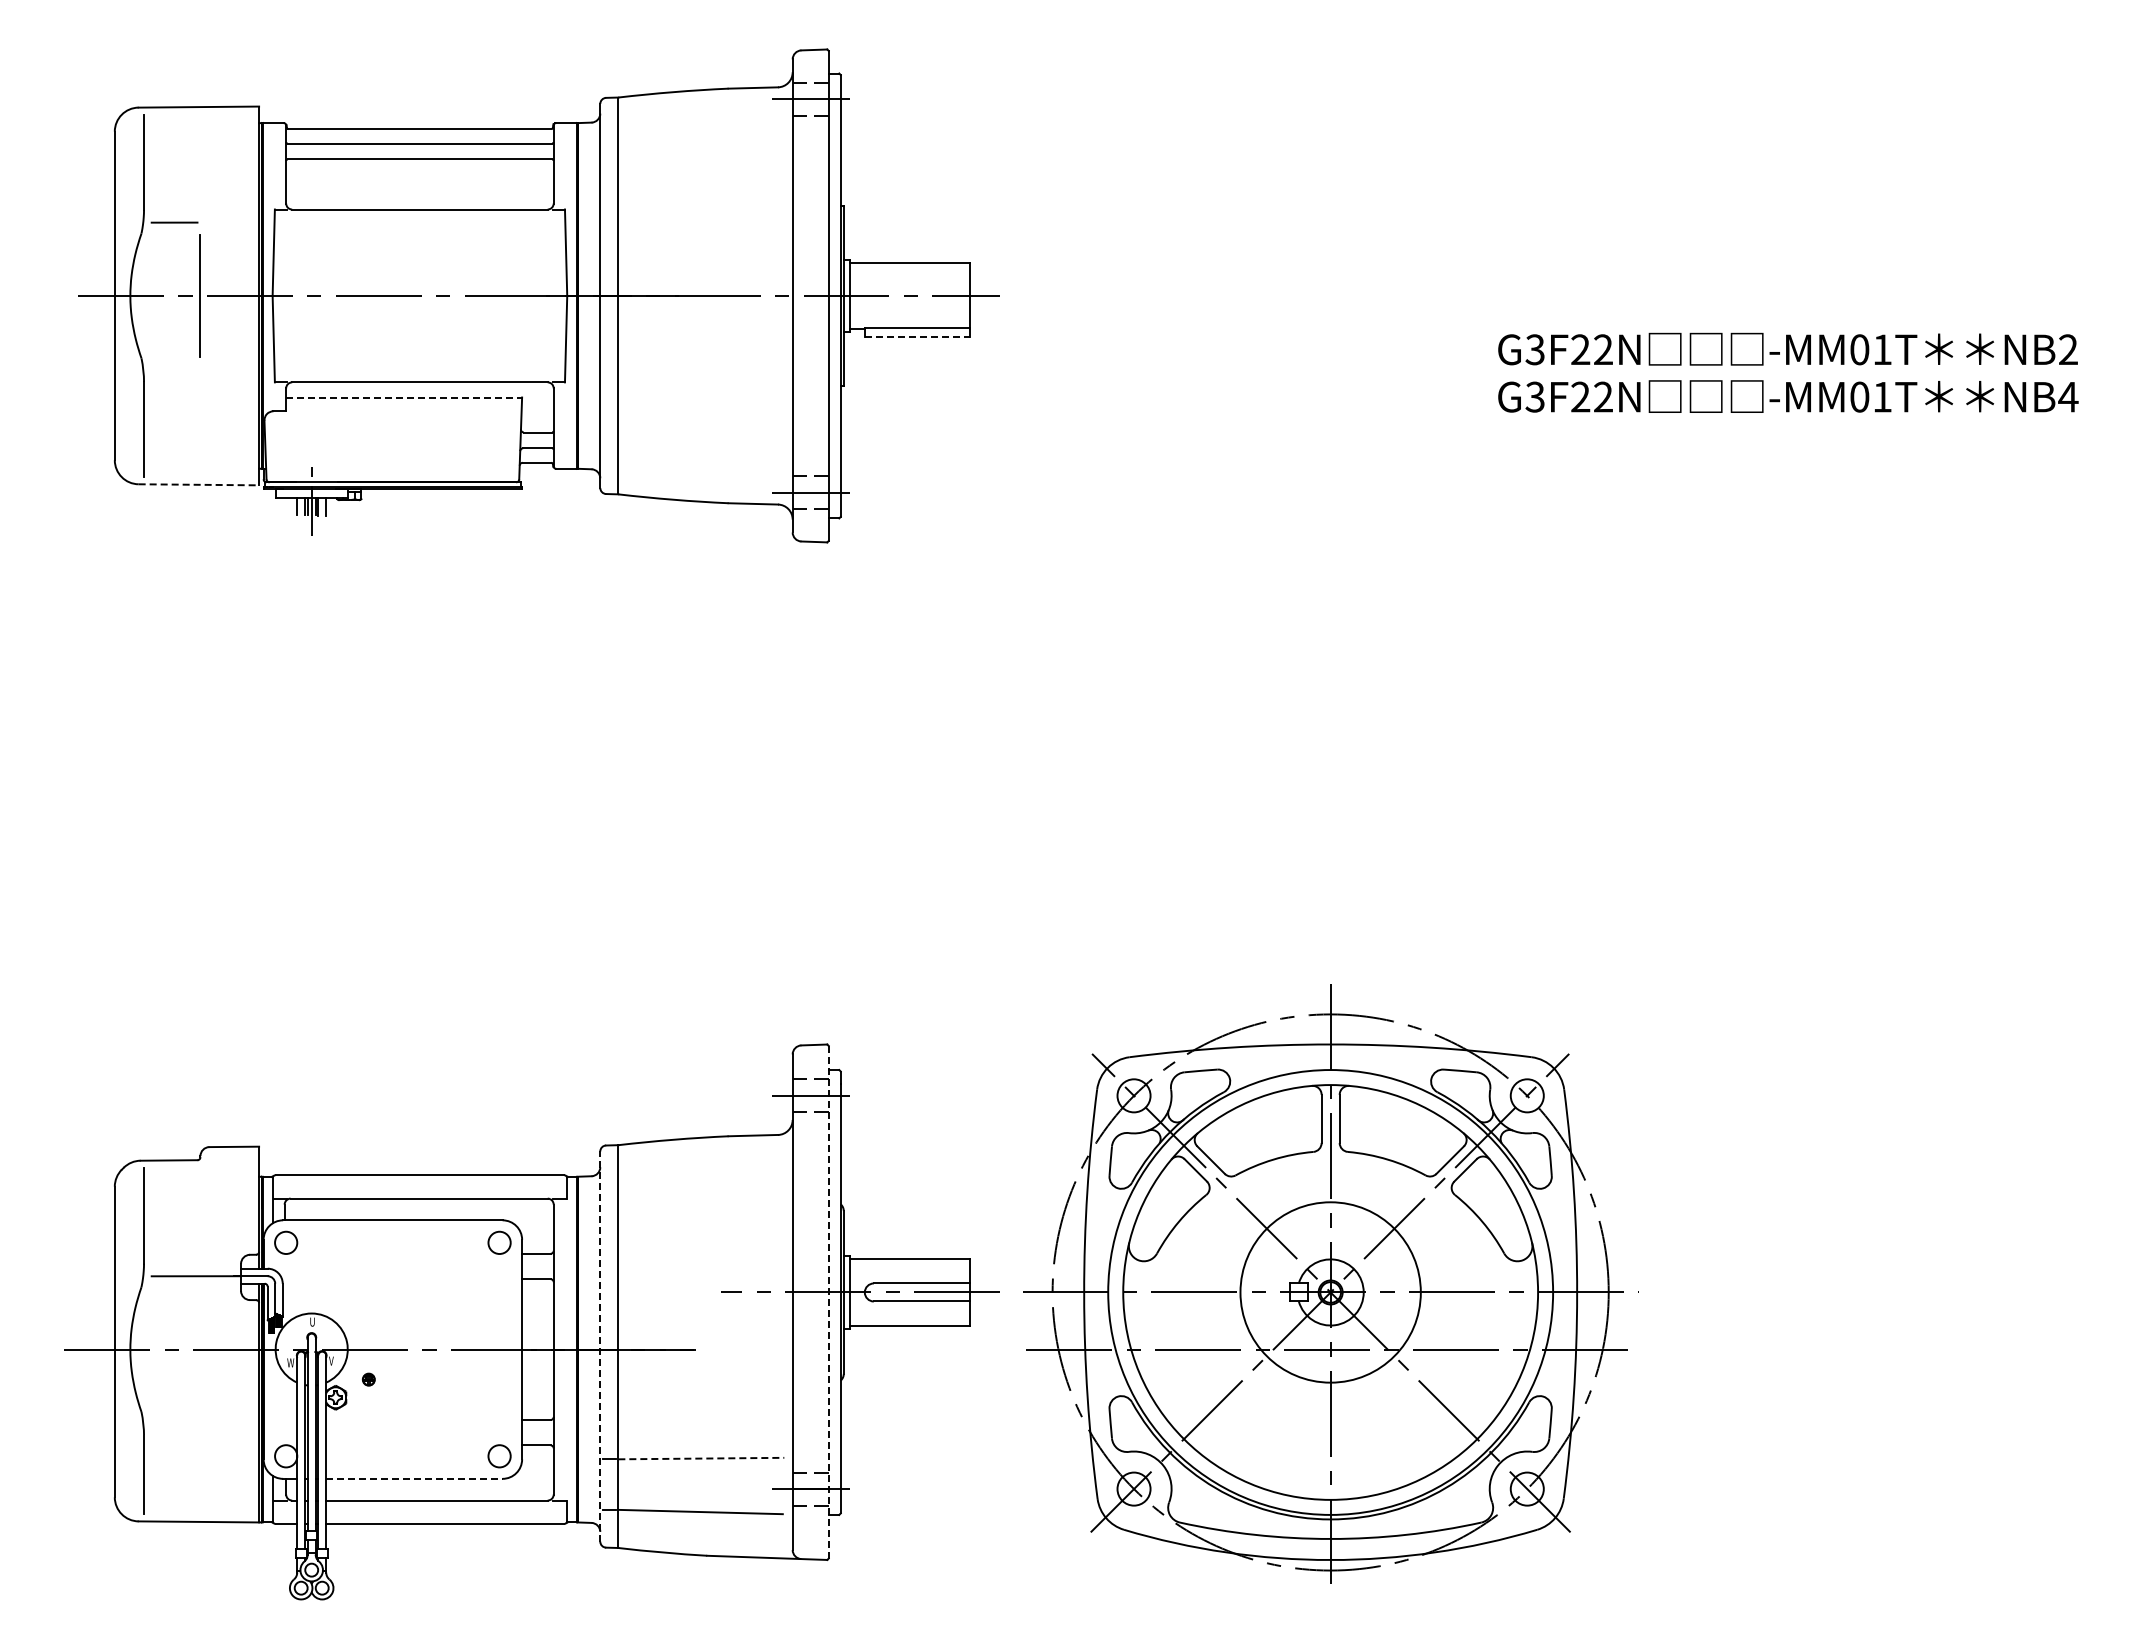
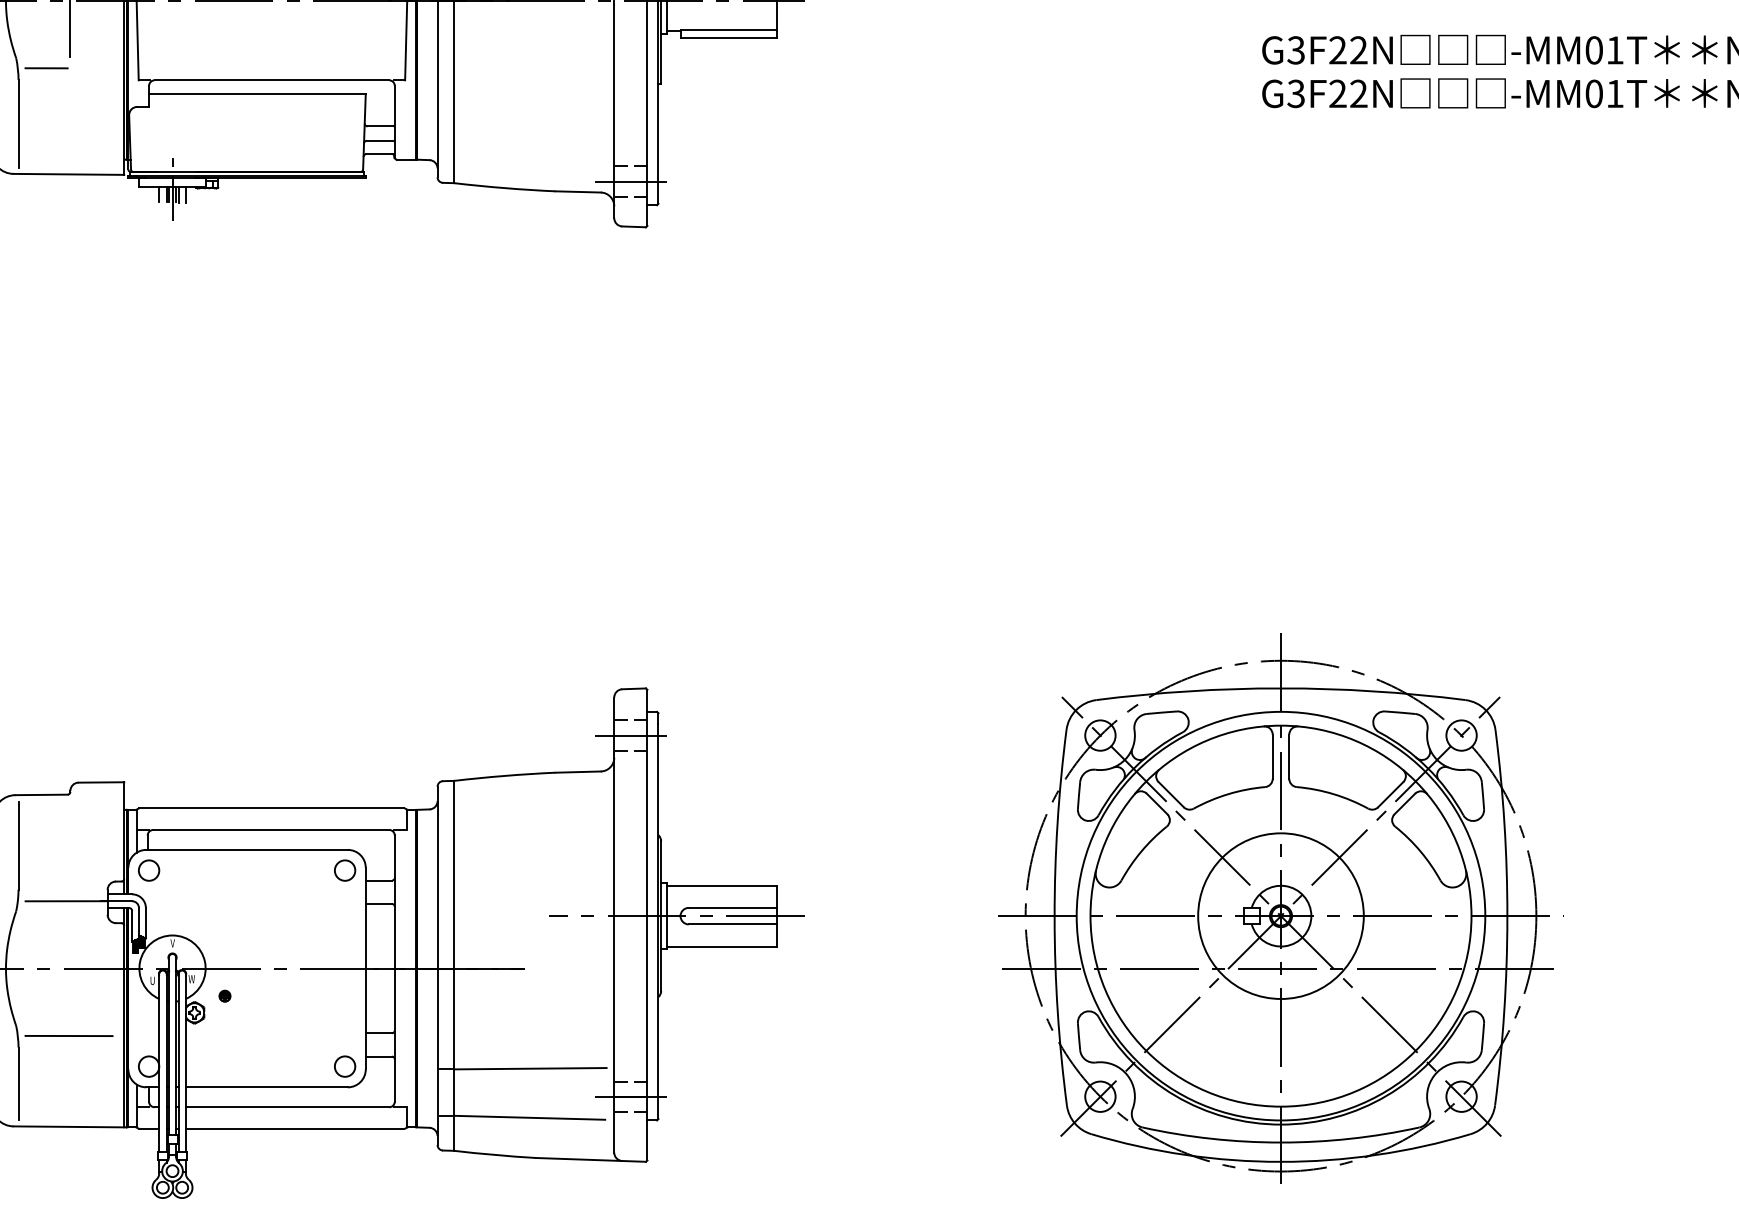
line: (917, 336) -> (728, 38), dashed -> solid
line: (174, 369) -> (46, 68), added
line: (404, 397) -> (257, 94), dashed -> solid
line: (199, 484) -> (69, 174), dashed -> solid
part: (1330, 1283) -> (1280, 907), moved
line: (828, 1302) -> (647, 925), dashed -> solid
text: (311, 1321) -> (172, 942), U -> V
line: (600, 1346) -> (437, 965), dashed -> solid
text: (332, 1360) -> (191, 978), V -> W
text: (290, 1362) -> (153, 980), W -> U
line: (198, 1422) -> (68, 1035), added
line: (701, 1458) -> (530, 1068), dashed -> solid
line: (414, 1478) -> (266, 1087), dashed -> solid

